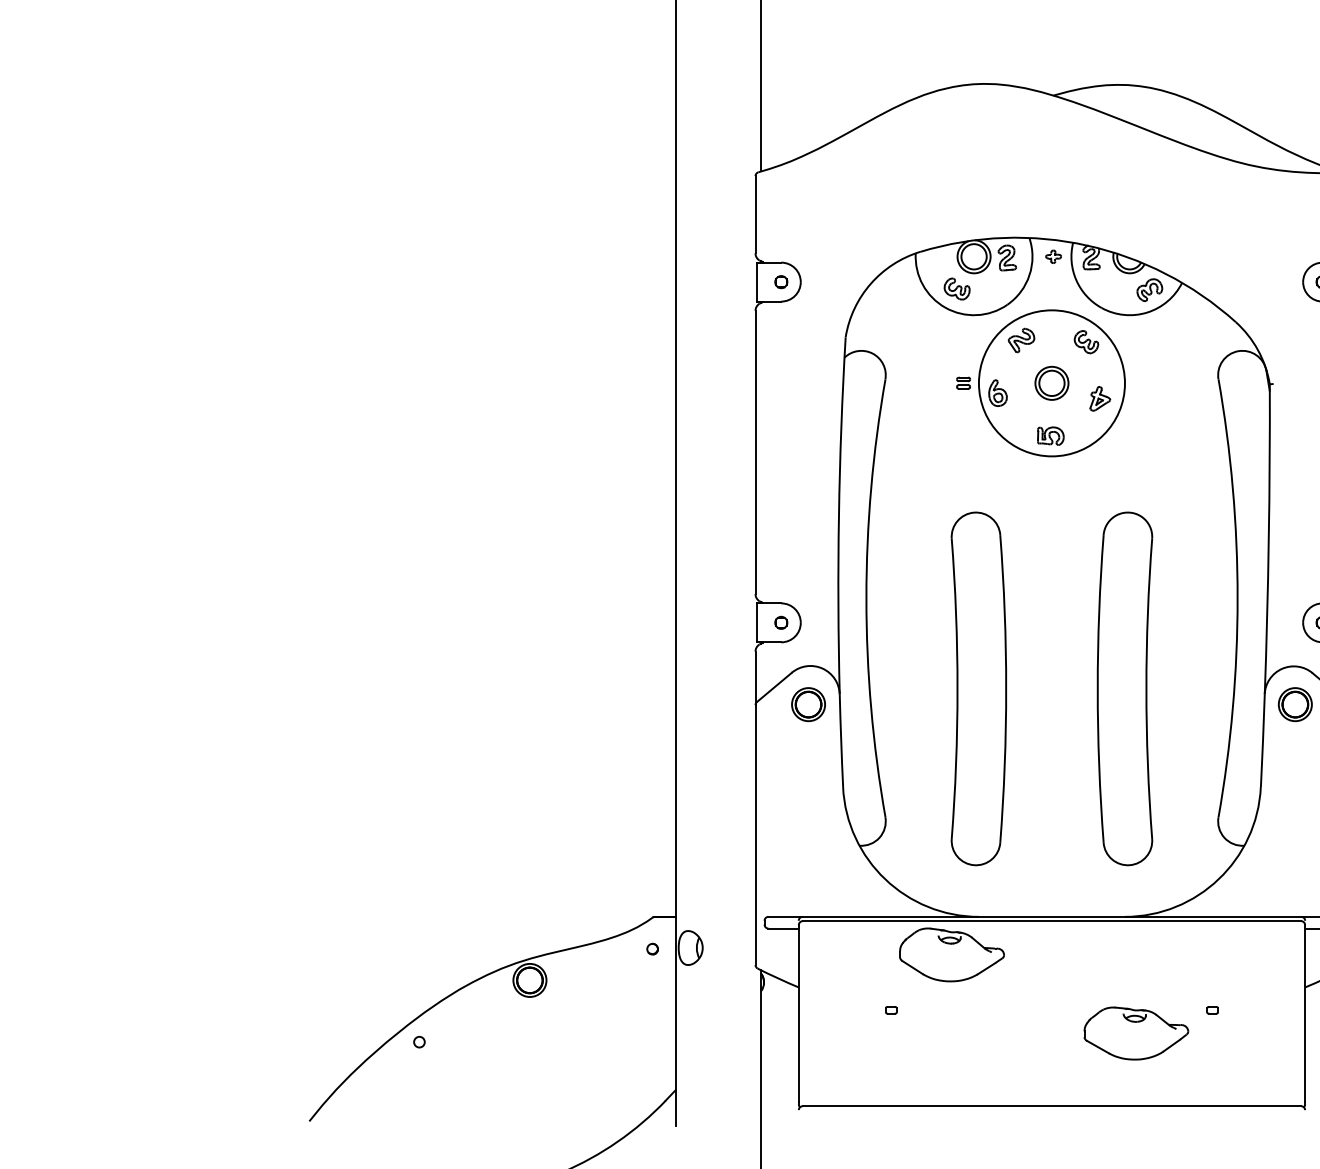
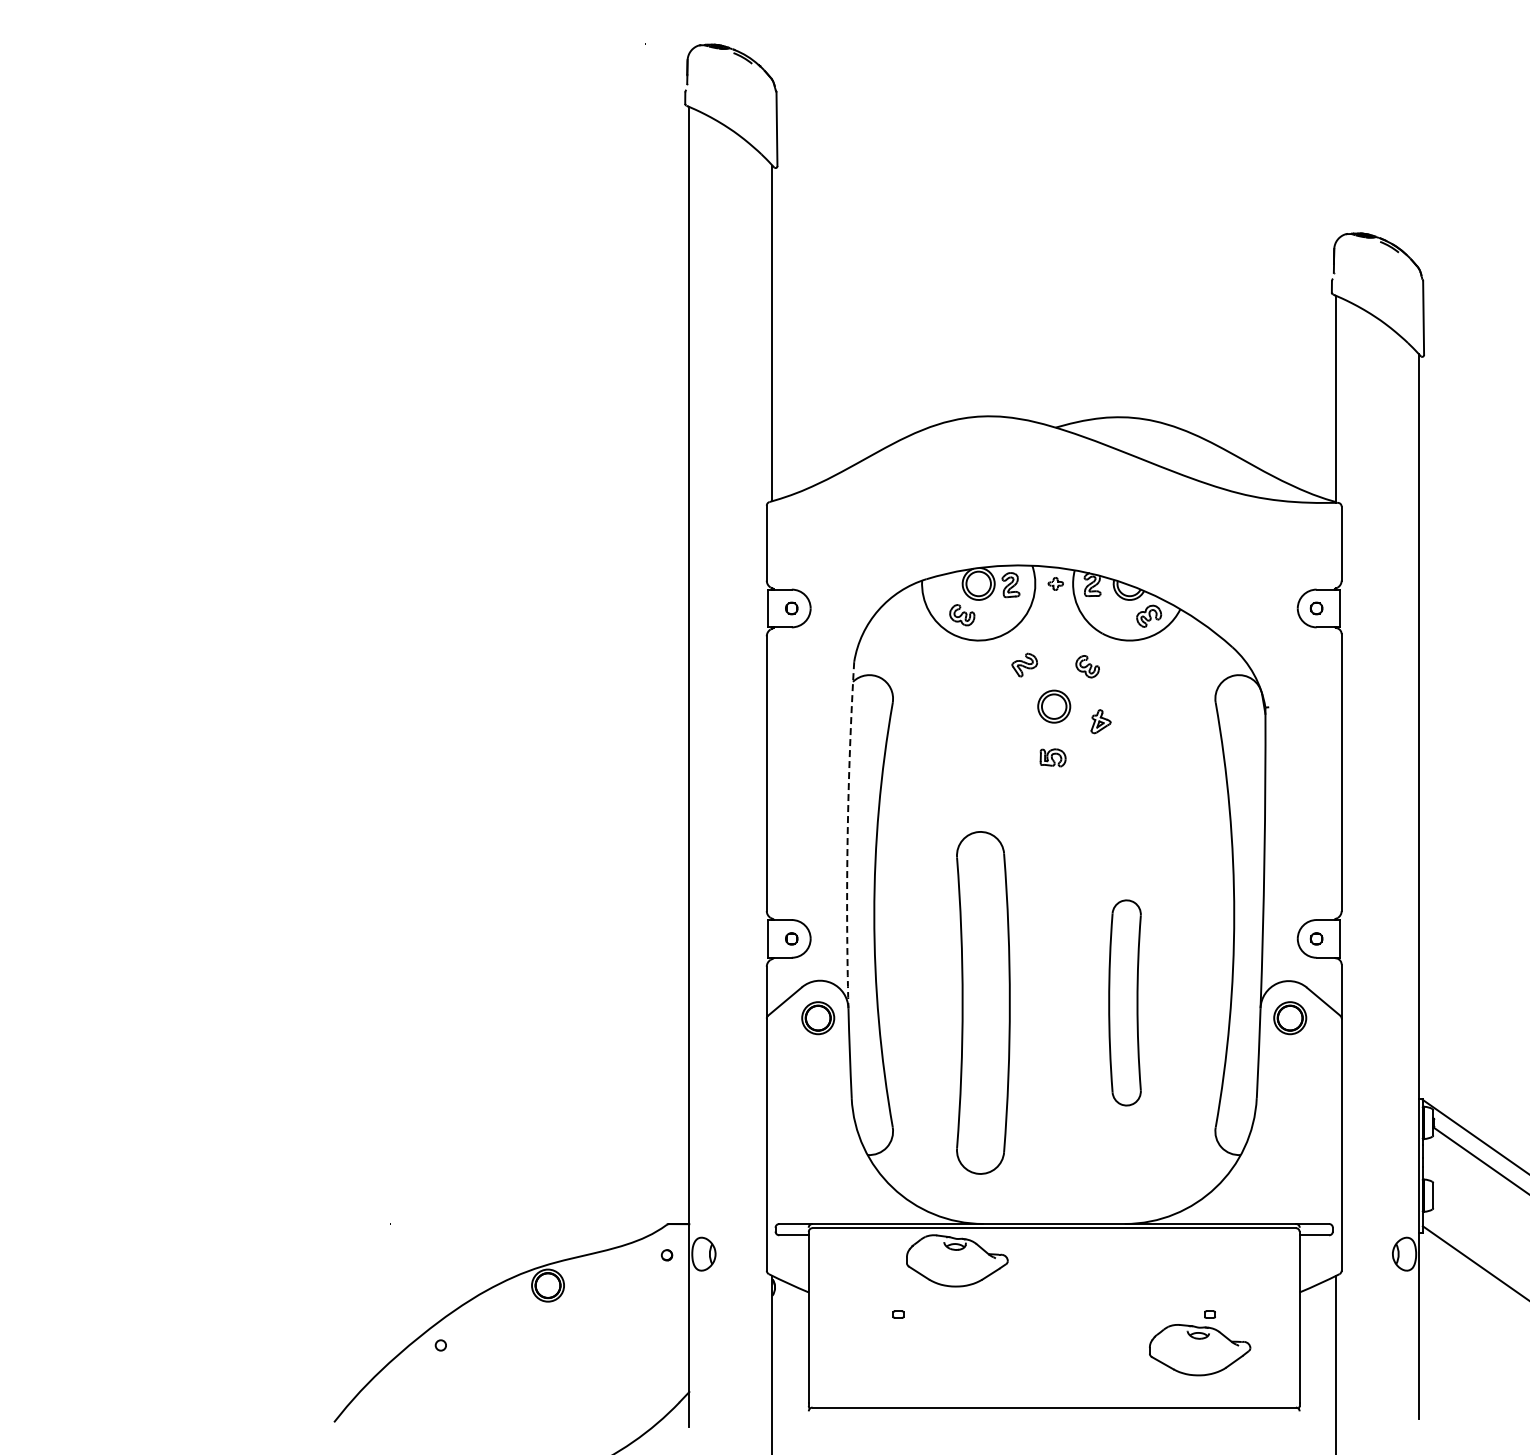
part: (1040, 383) -> (1043, 706), removed
arc: (838, 516) -> (847, 835), solid -> dashed
part: (1124, 688) -> (1124, 1002), size x0.6
part: (1136, 1033) -> (1200, 1350), moved

